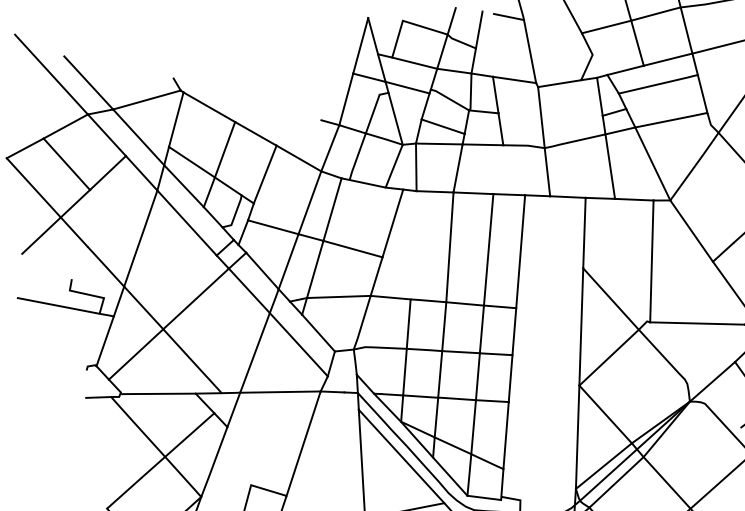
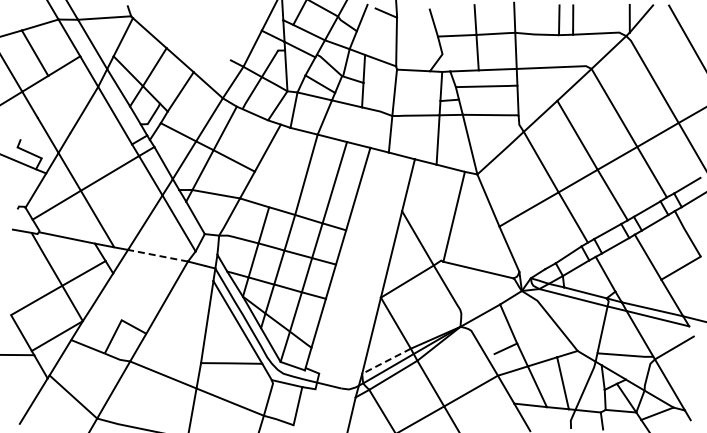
line: (280, 391) -> (158, 255), solid -> dashed
line: (603, 466) -> (386, 361), solid -> dashed

